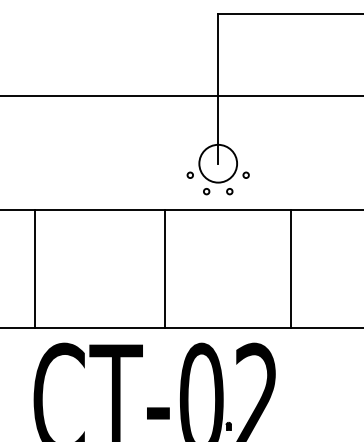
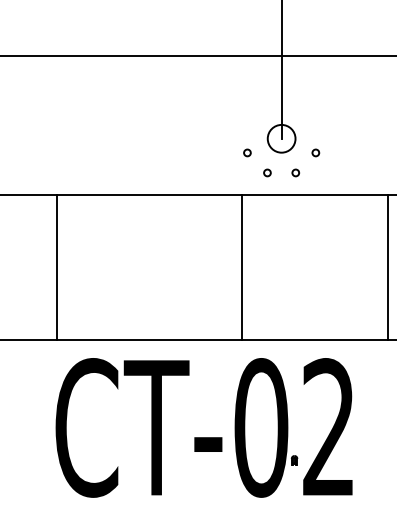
circle: (218, 163) -> (281, 138), size x0.6
line: (164, 268) -> (241, 267), moved
line: (291, 268) -> (388, 267), moved

